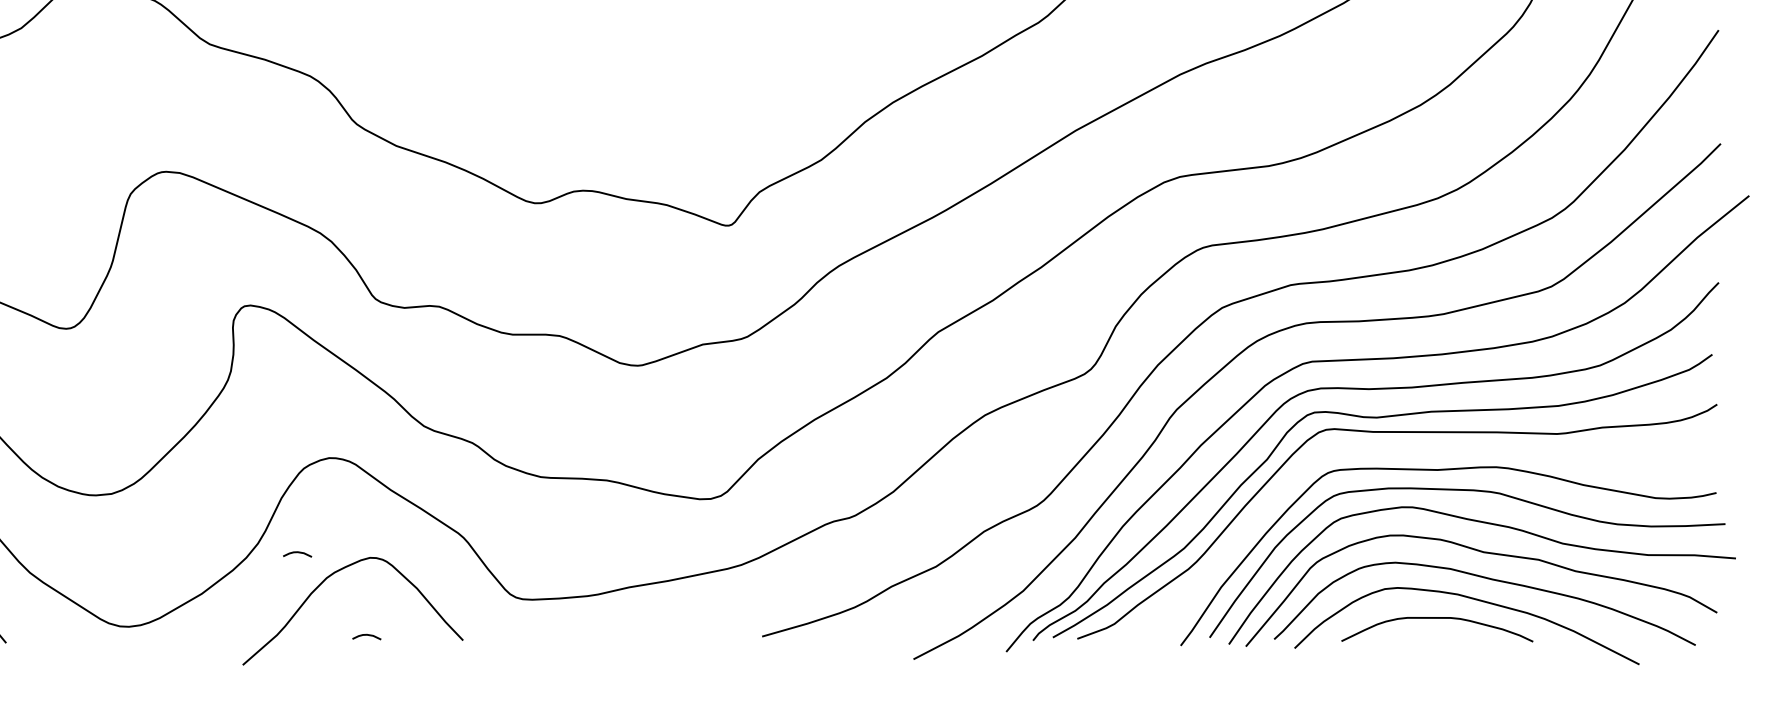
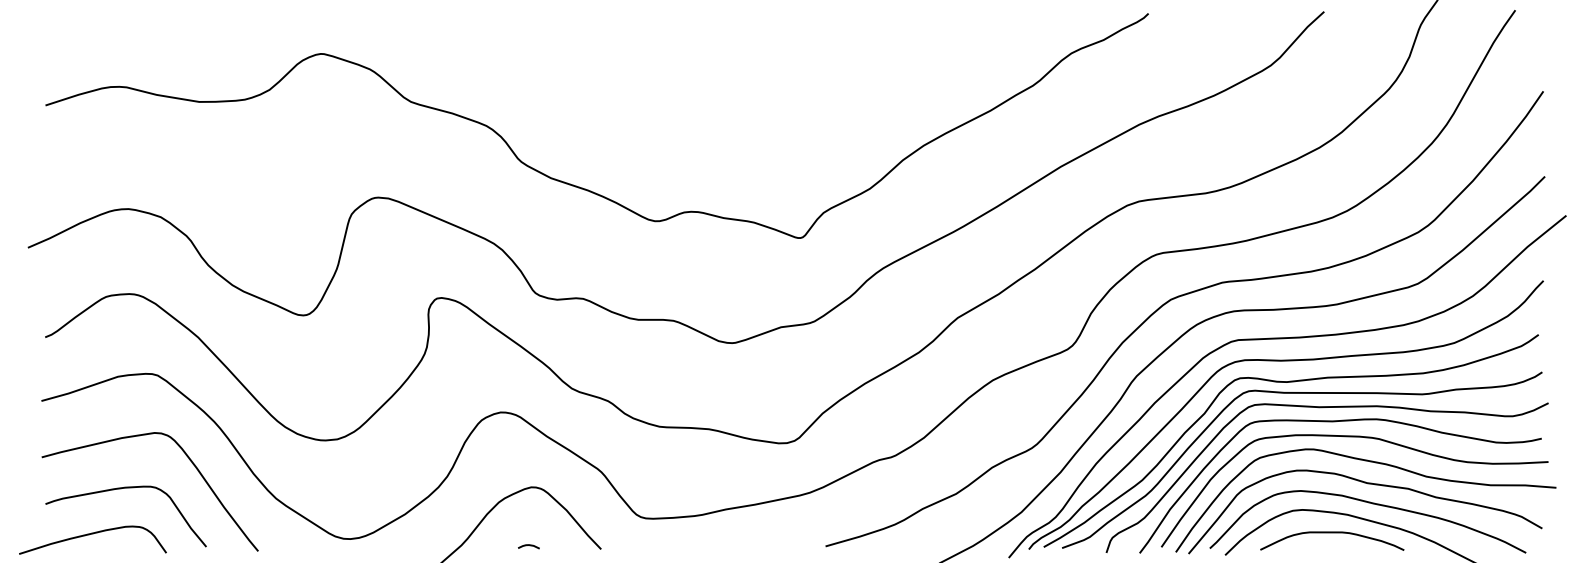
curve: (1424, 452) -> (1322, 408), added
curve: (297, 552) -> (476, 483), removed

